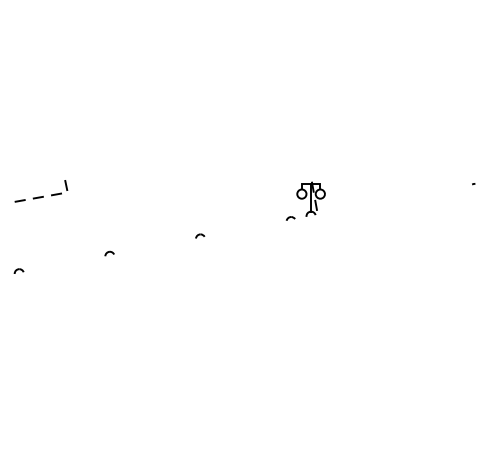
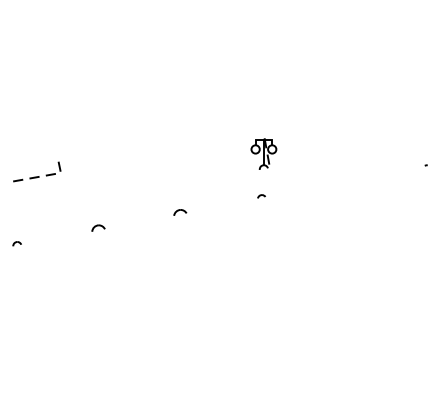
part: (310, 198) -> (263, 153), moved
part: (199, 235) -> (179, 211), size x1.6
part: (109, 253) -> (98, 227), size x1.6

